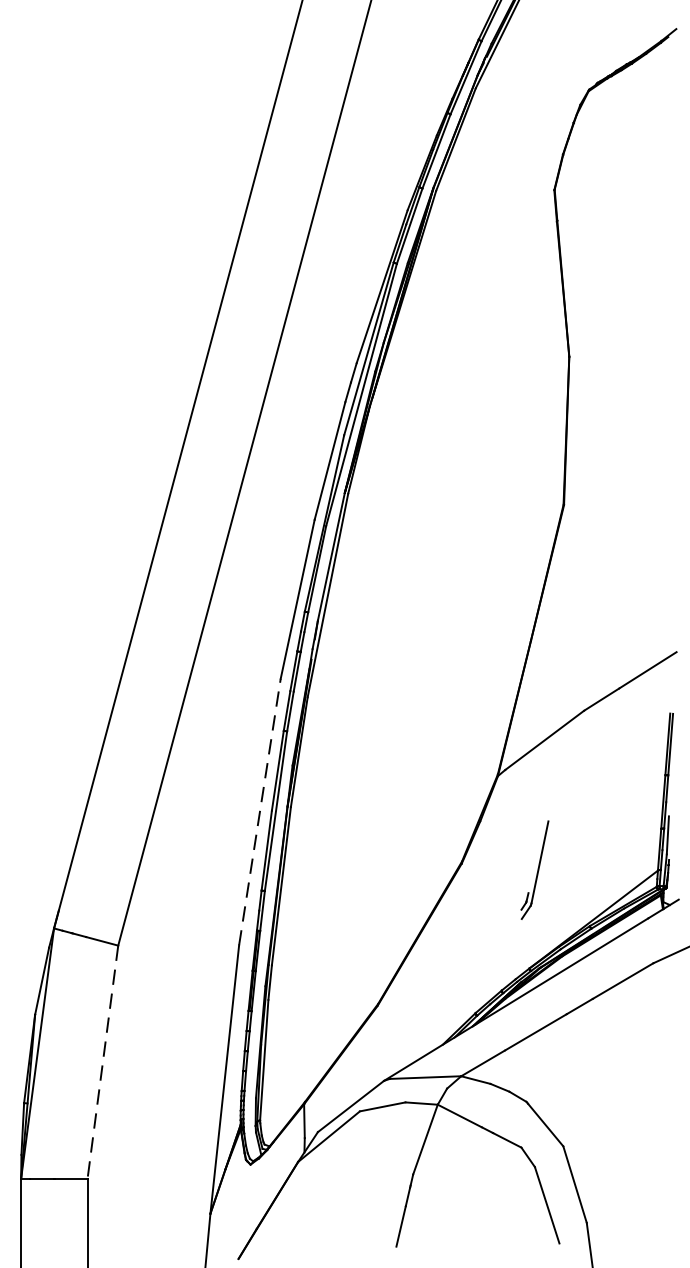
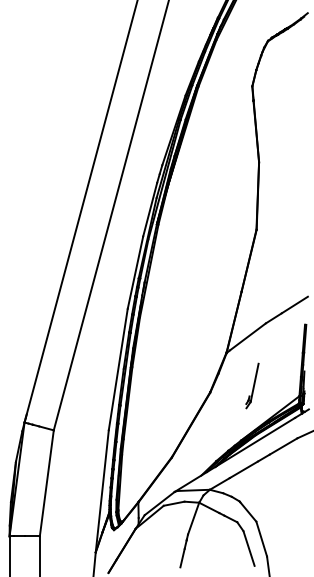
line: (260, 811) -> (118, 369), dashed -> solid
part: (535, 869) -> (252, 385), moved
line: (102, 1062) -> (46, 483), dashed -> solid

